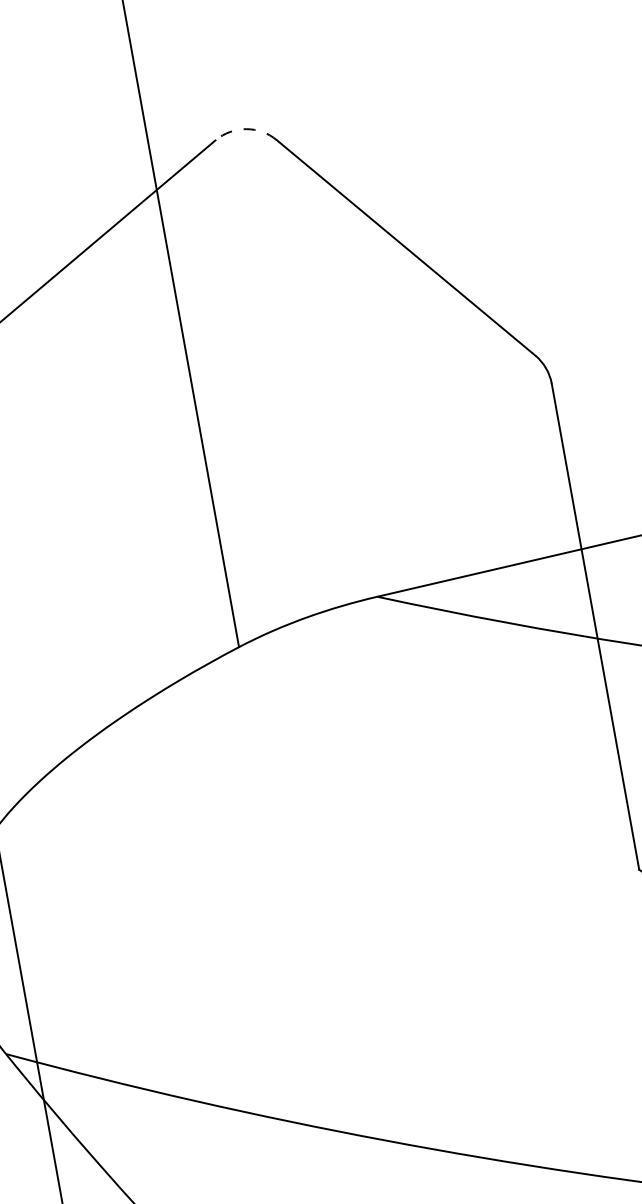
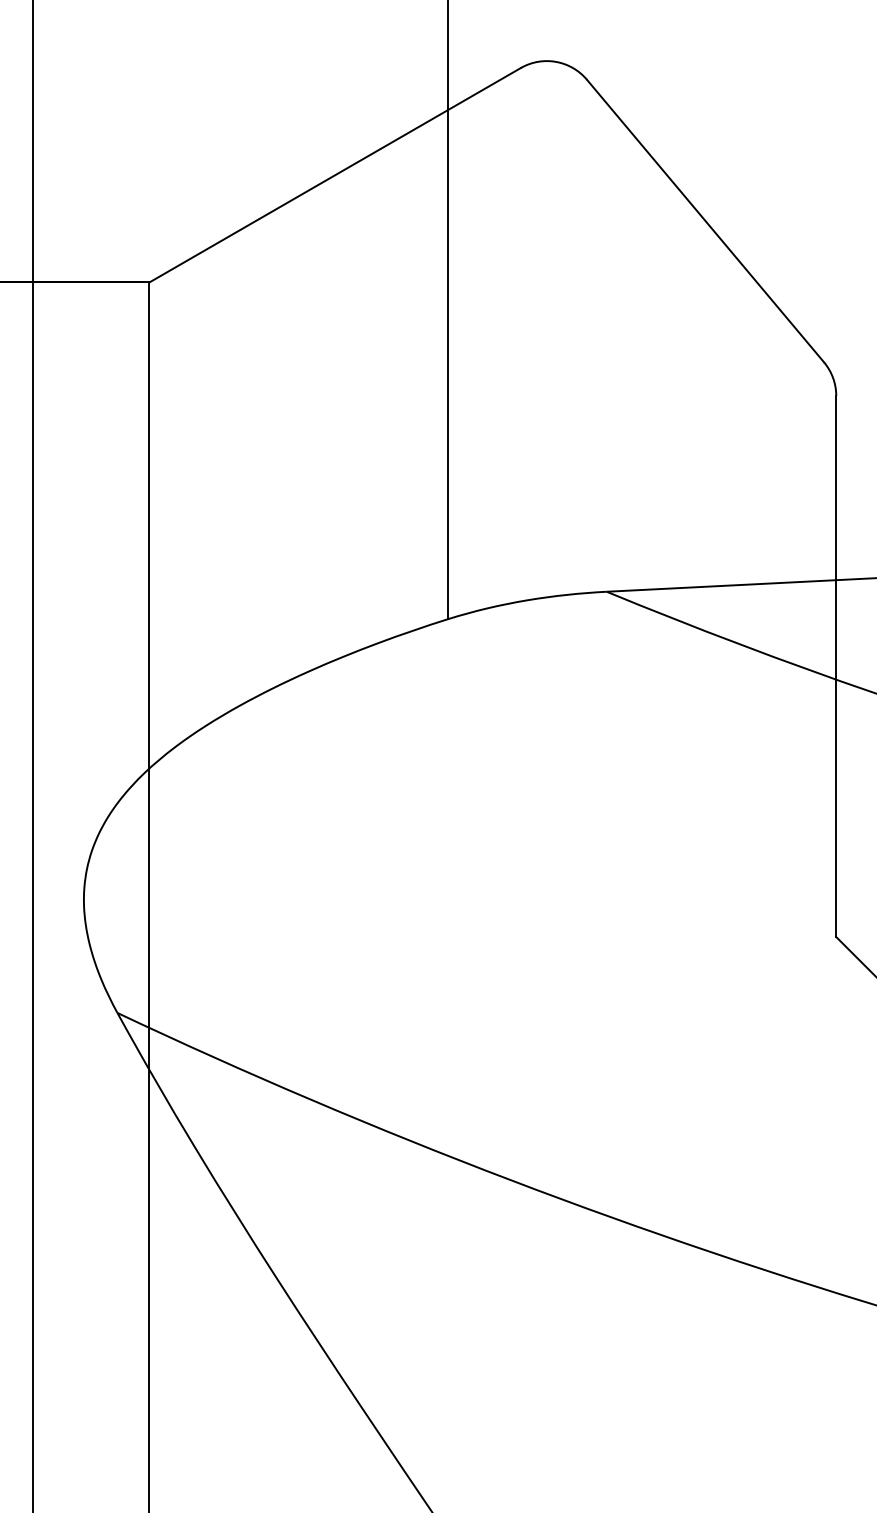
arc: (245, 128) -> (555, 61), dashed -> solid

